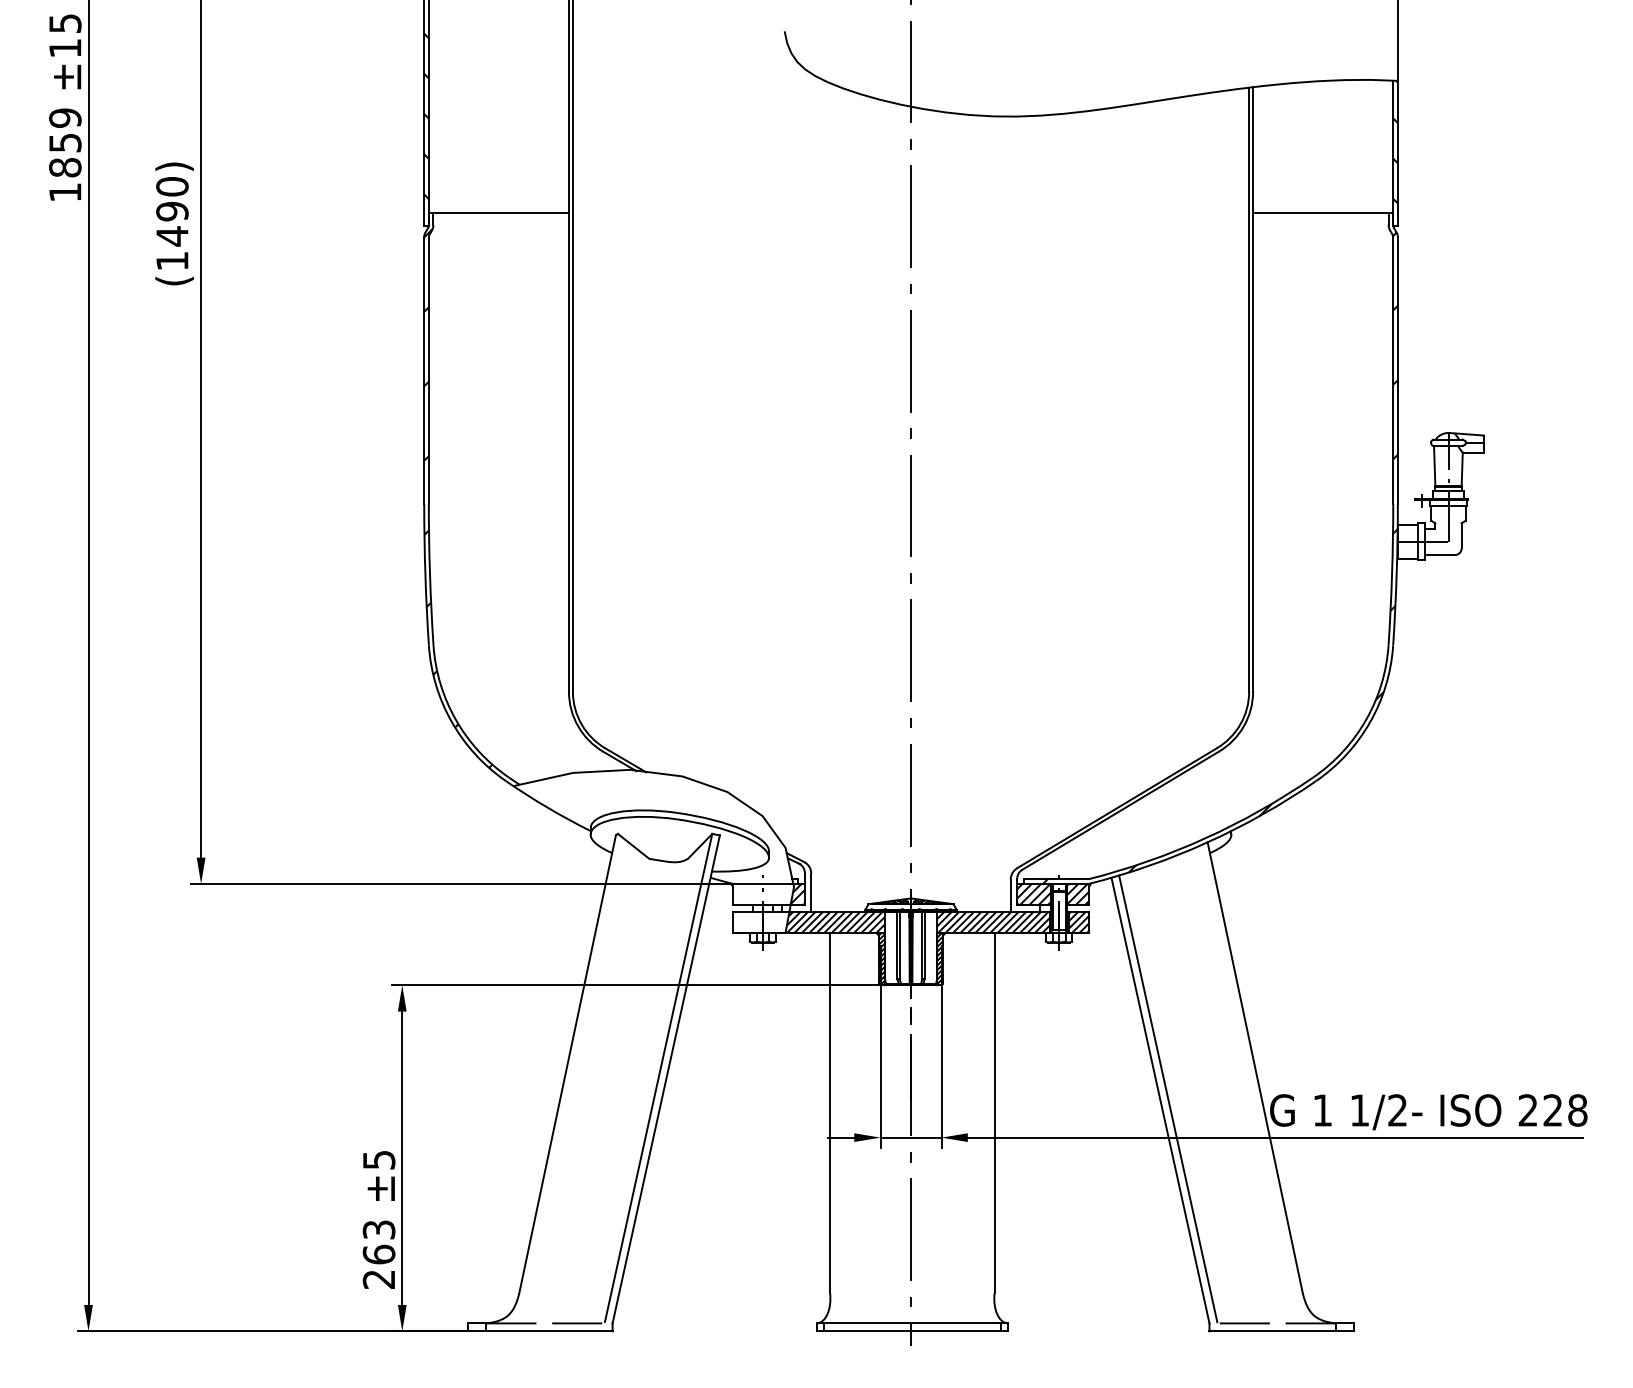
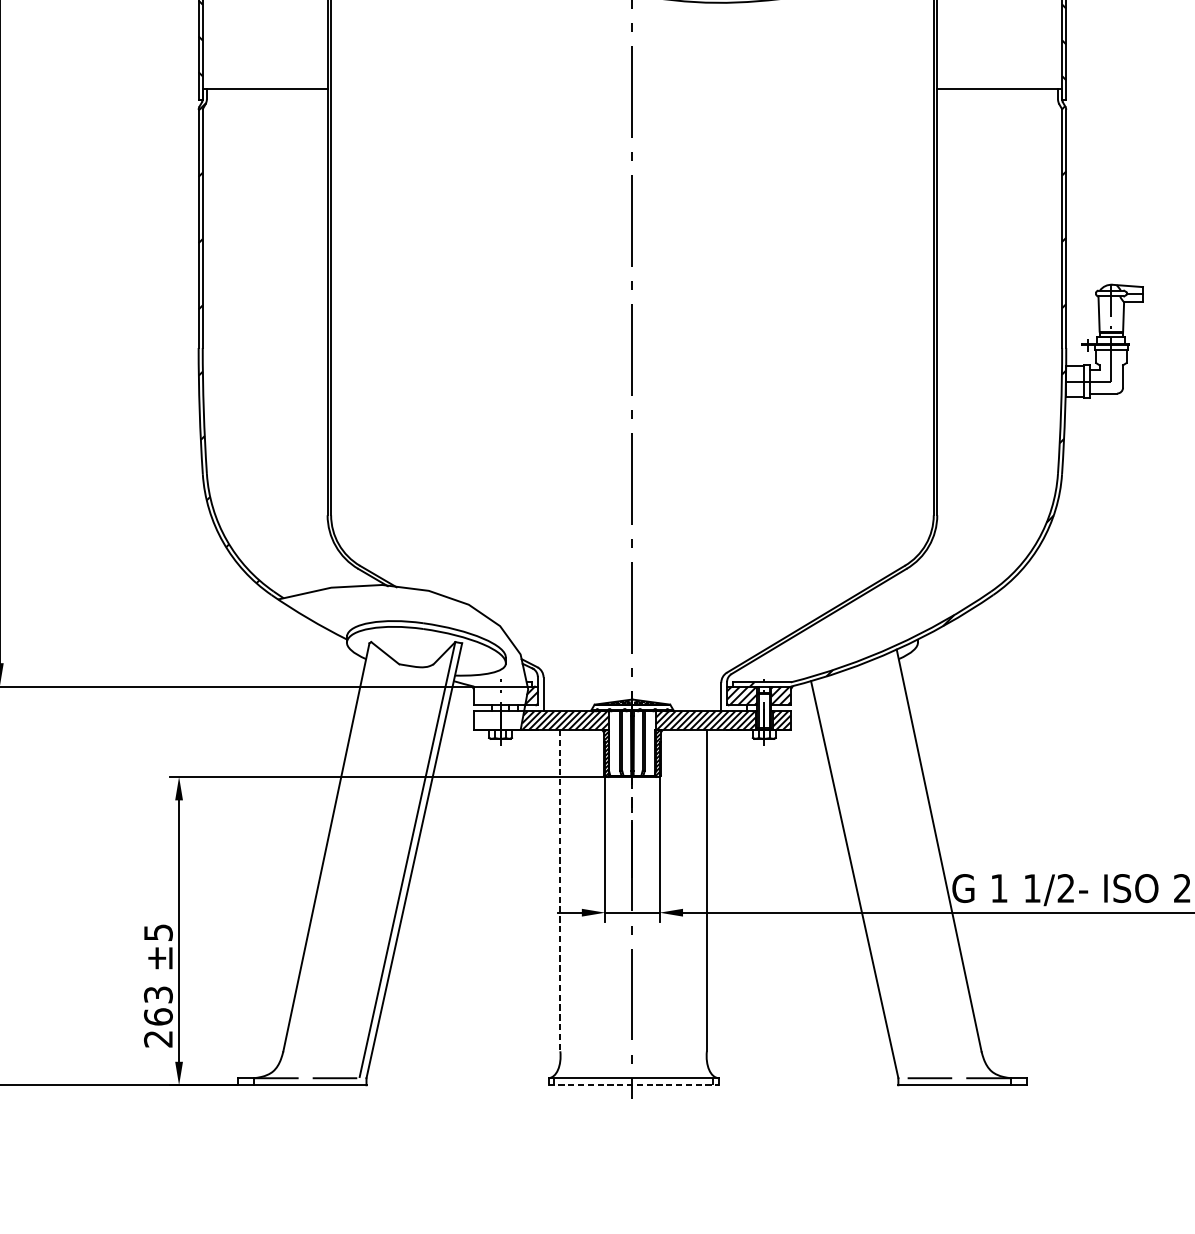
line: (1168, 1098) -> (861, 877), removed
line: (830, 1113) -> (560, 891), solid -> dashed
line: (912, 1331) -> (633, 1085), solid -> dashed

